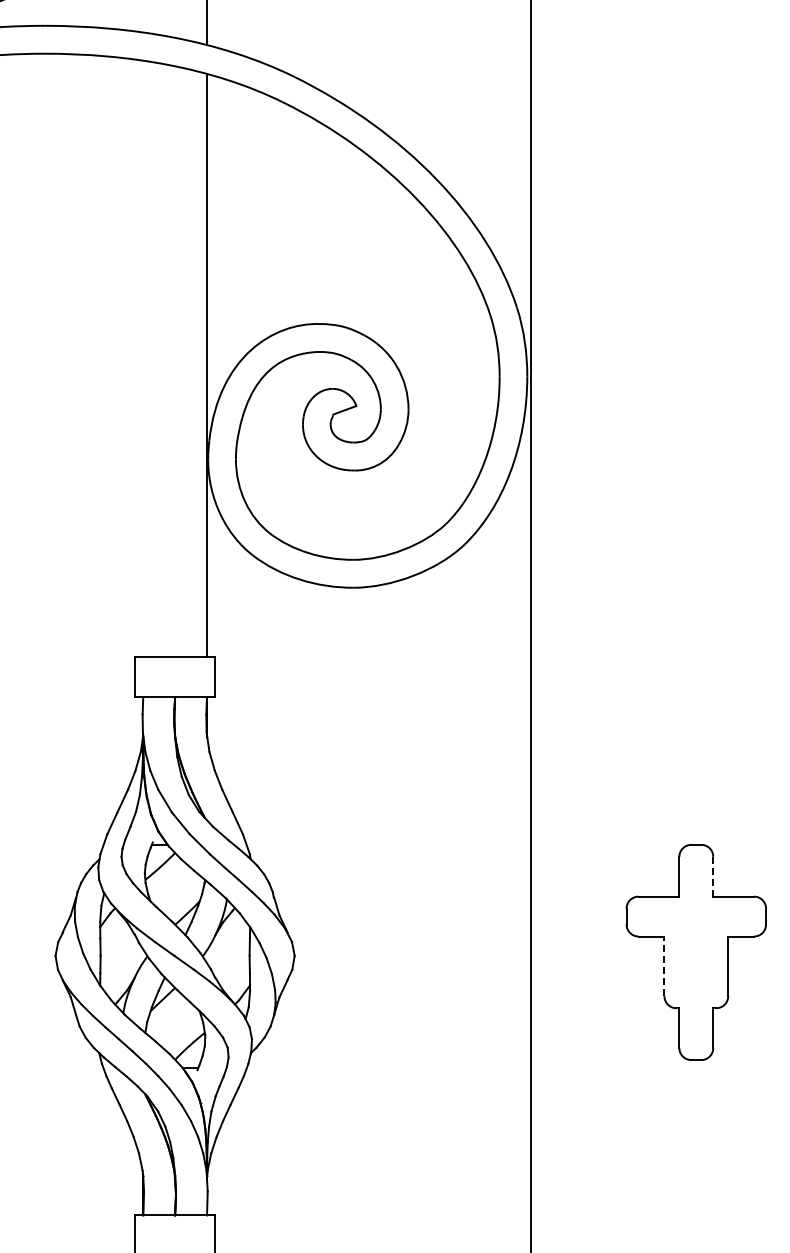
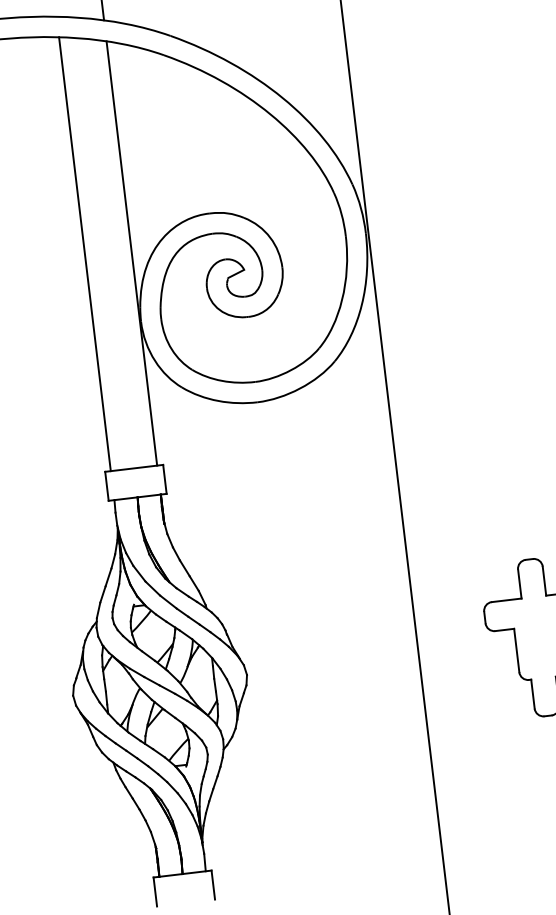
line: (142, 358) -> (84, 253), added
line: (713, 876) -> (544, 580), dashed -> solid
line: (664, 966) -> (516, 650), dashed -> solid

